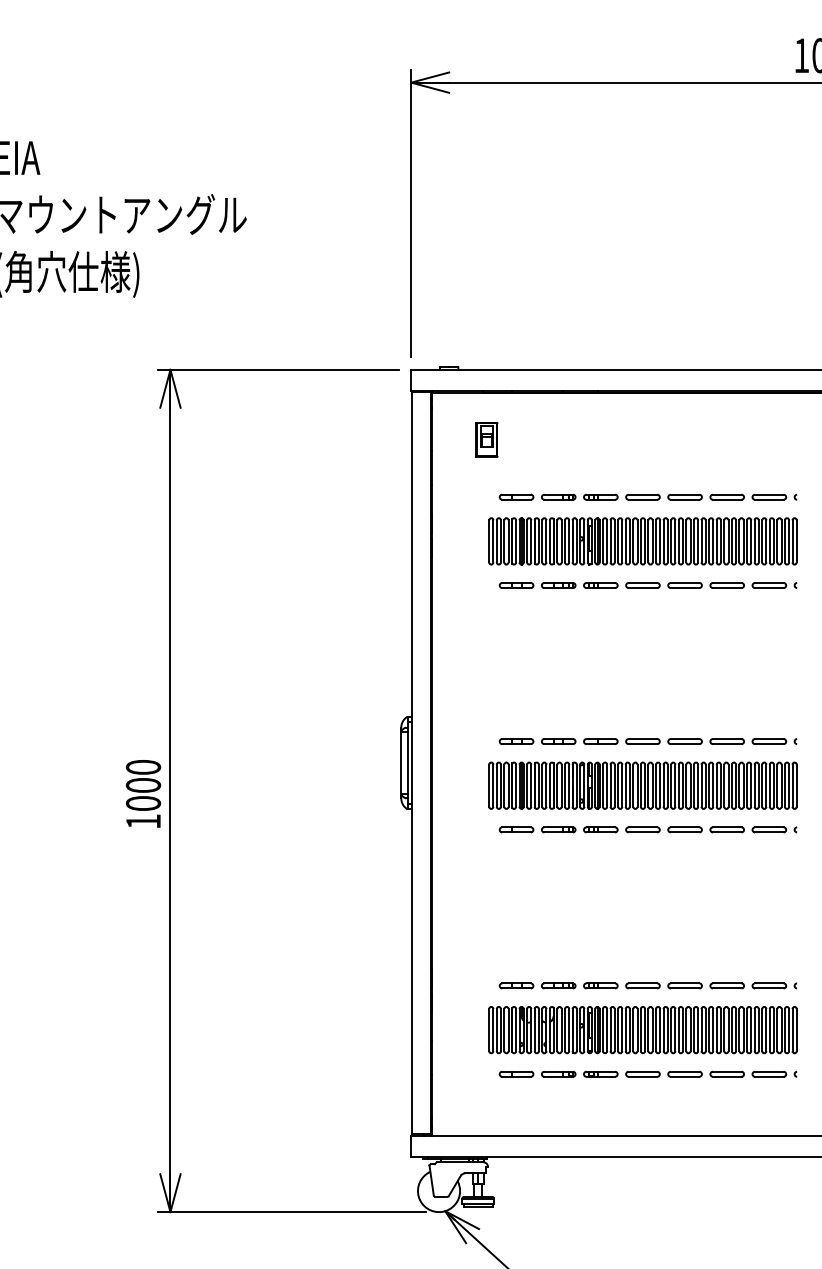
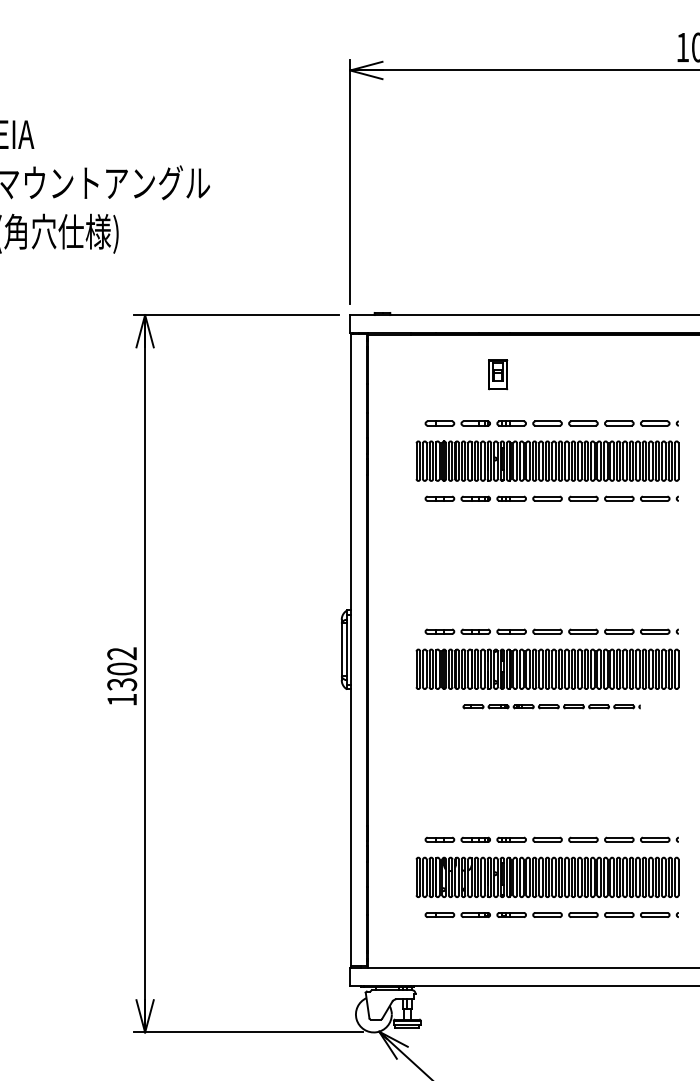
part: (486, 439) -> (497, 374), moved
text: (143, 785) -> (122, 669), 1000 -> 1302
part: (647, 829) -> (551, 706), size x0.7

